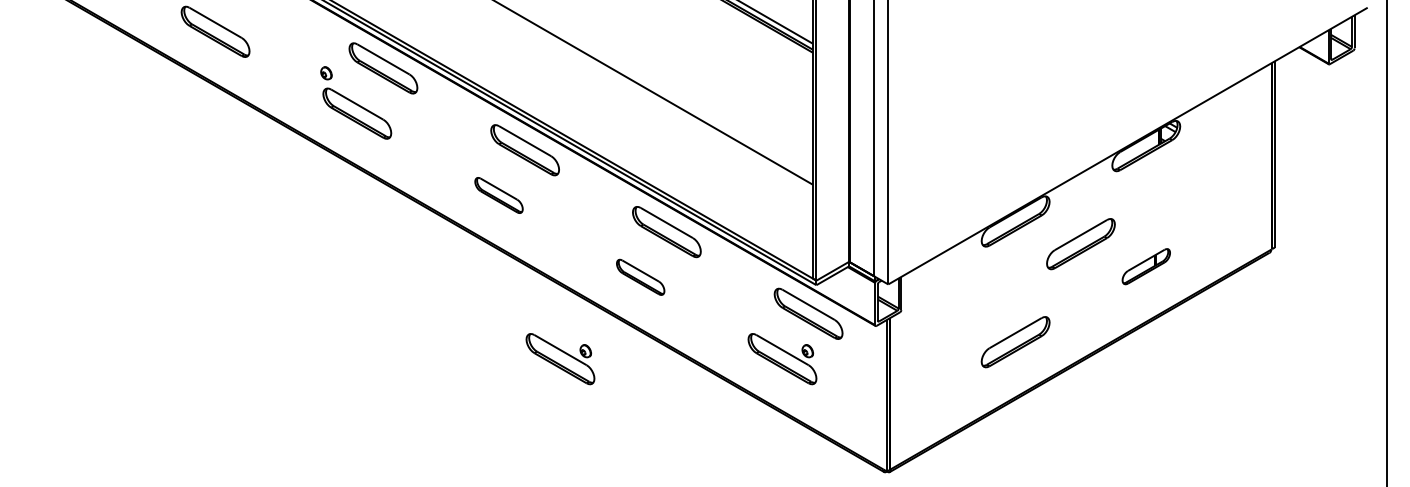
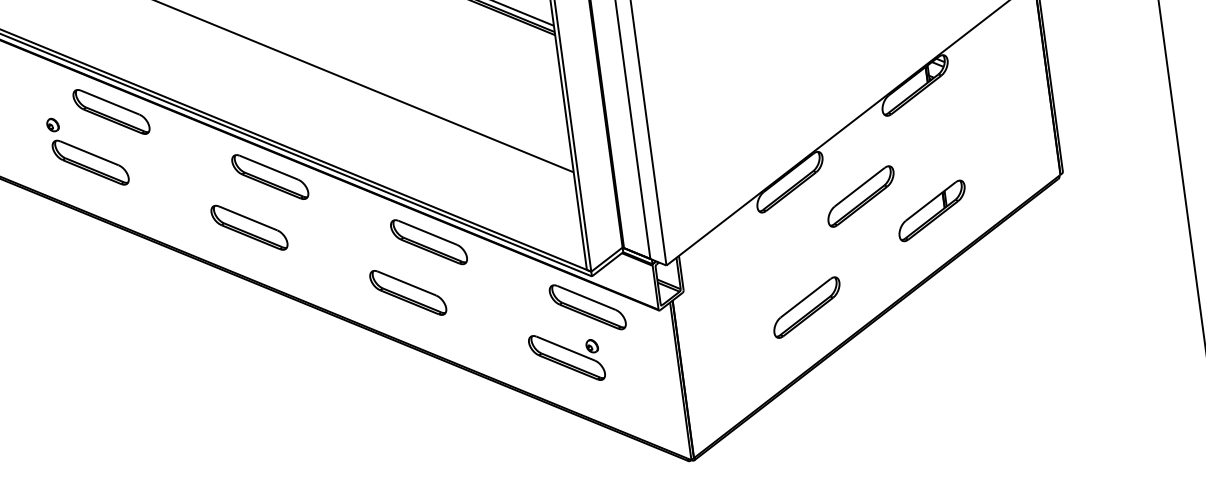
part: (498, 195) -> (248, 227), size x1.43
part: (1146, 266) -> (932, 210), size x1.43
part: (640, 277) -> (408, 293), size x1.43
part: (560, 359) -> (336, 389), removed

